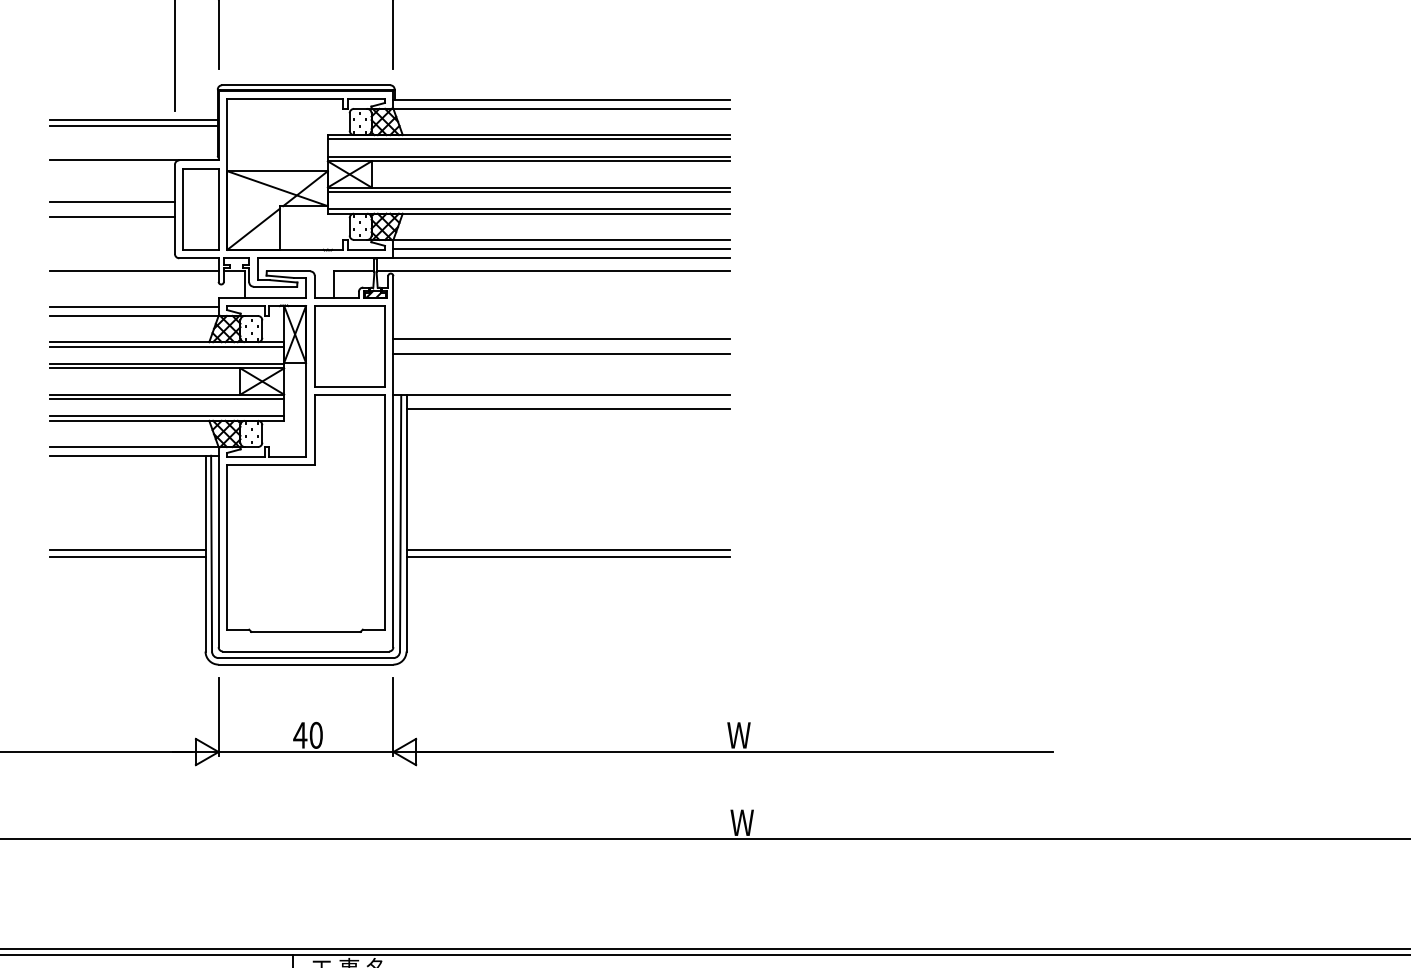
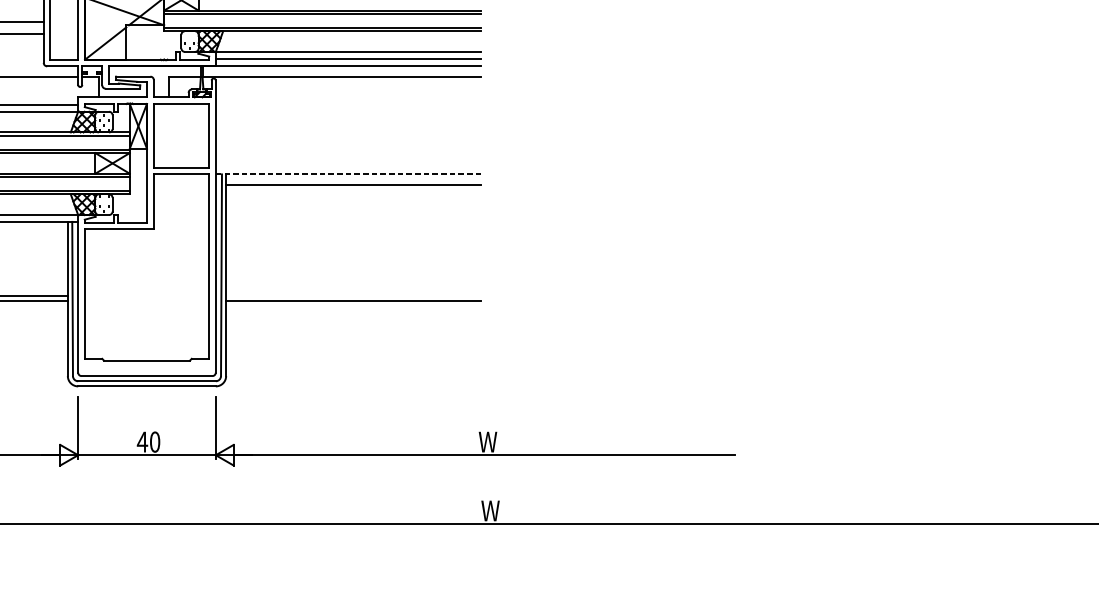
line: (561, 339) -> (348, 130), removed
line: (561, 353) -> (348, 141), removed
line: (562, 395) -> (349, 174), solid -> dashed
line: (567, 549) -> (352, 295), removed

